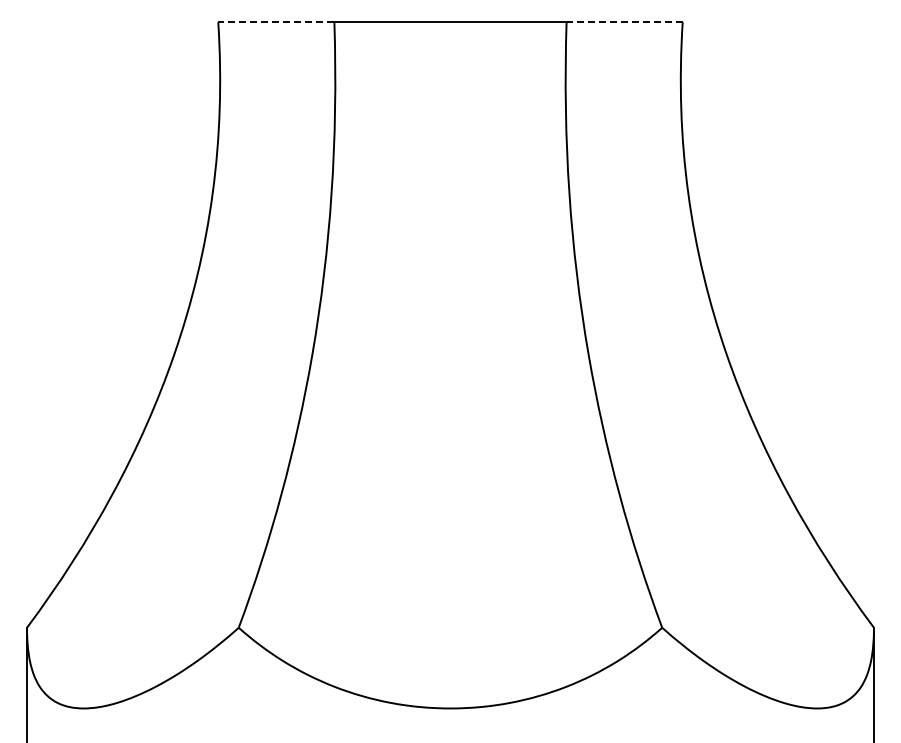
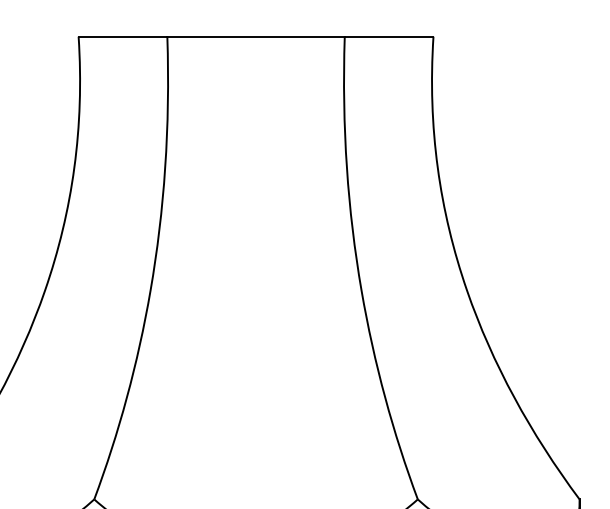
line: (275, 22) -> (122, 36), dashed -> solid
line: (624, 22) -> (389, 36), dashed -> solid

